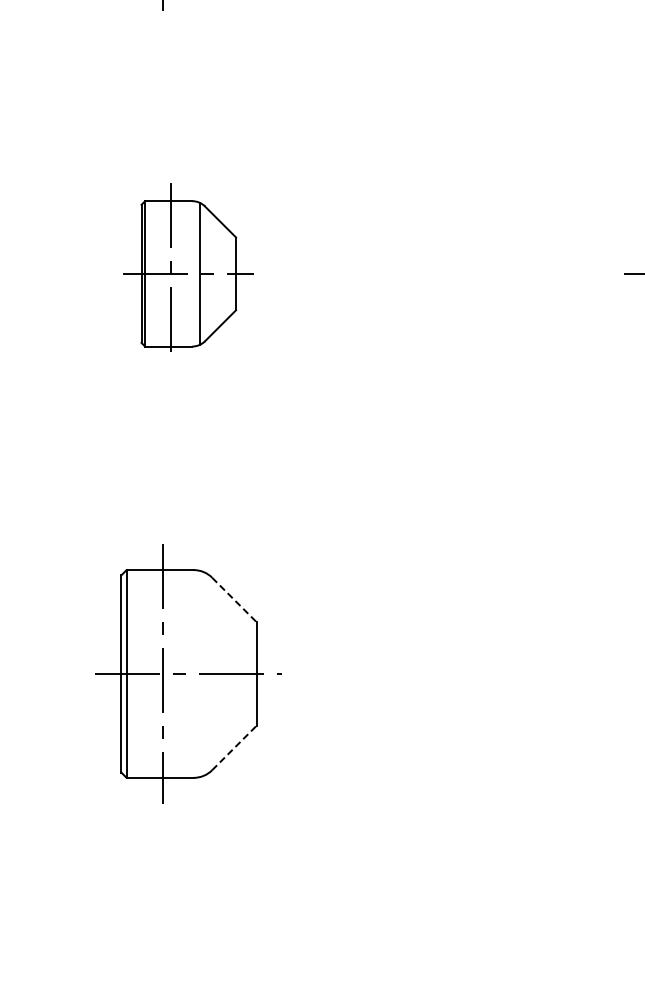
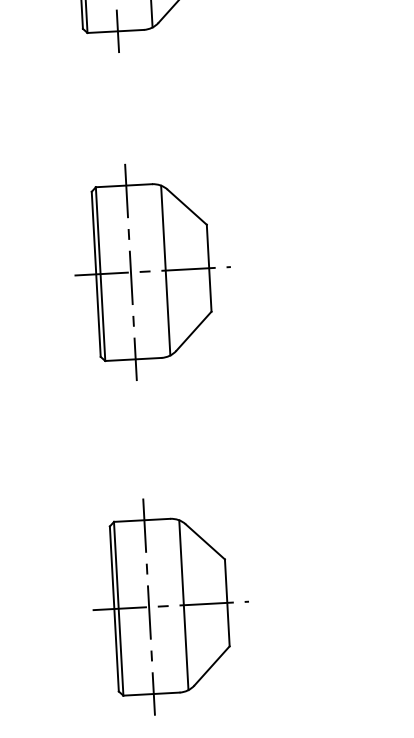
part: (188, 273) -> (152, 271), size x1.43
line: (234, 600) -> (205, 542), dashed -> solid
line: (204, 673) -> (183, 604), added
line: (234, 747) -> (212, 665), dashed -> solid

